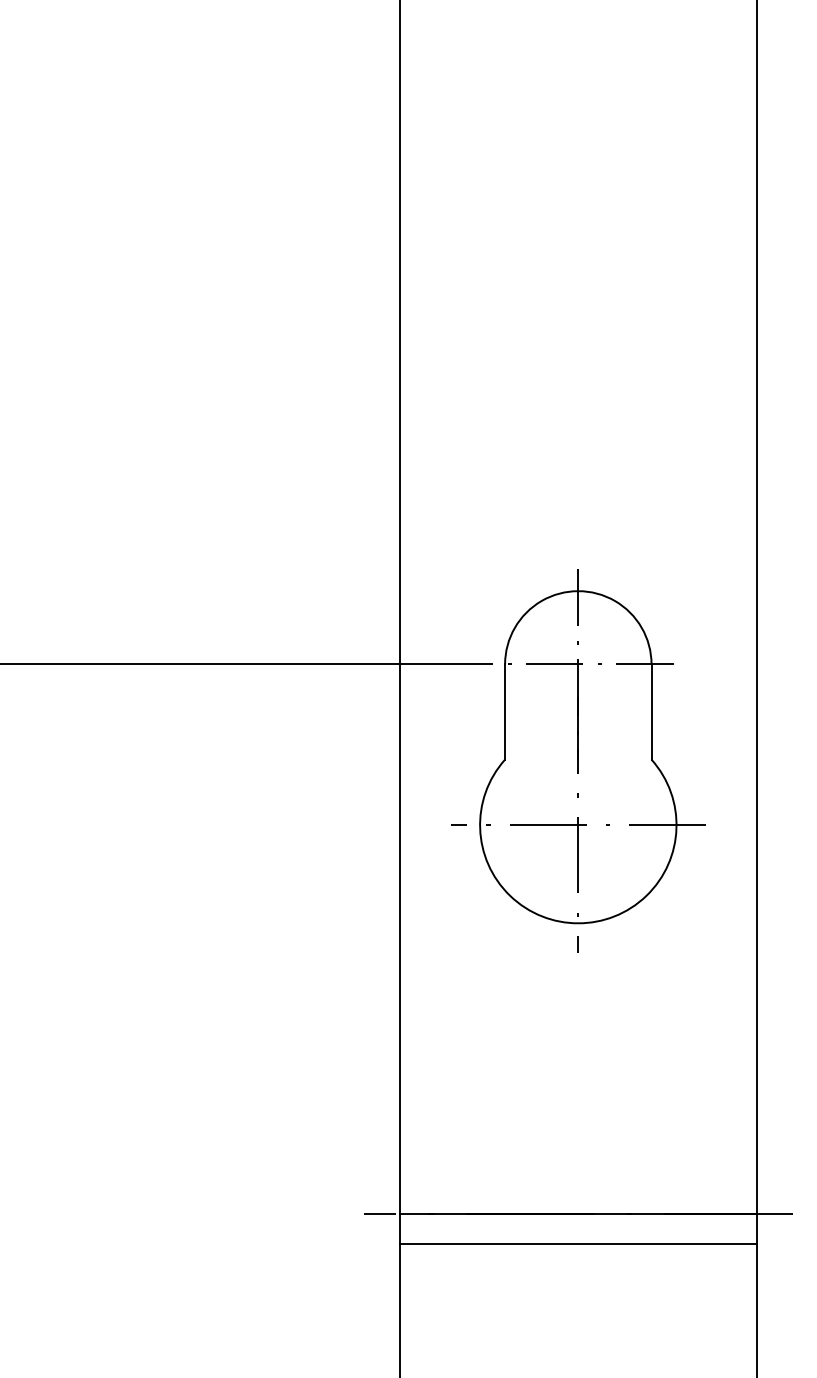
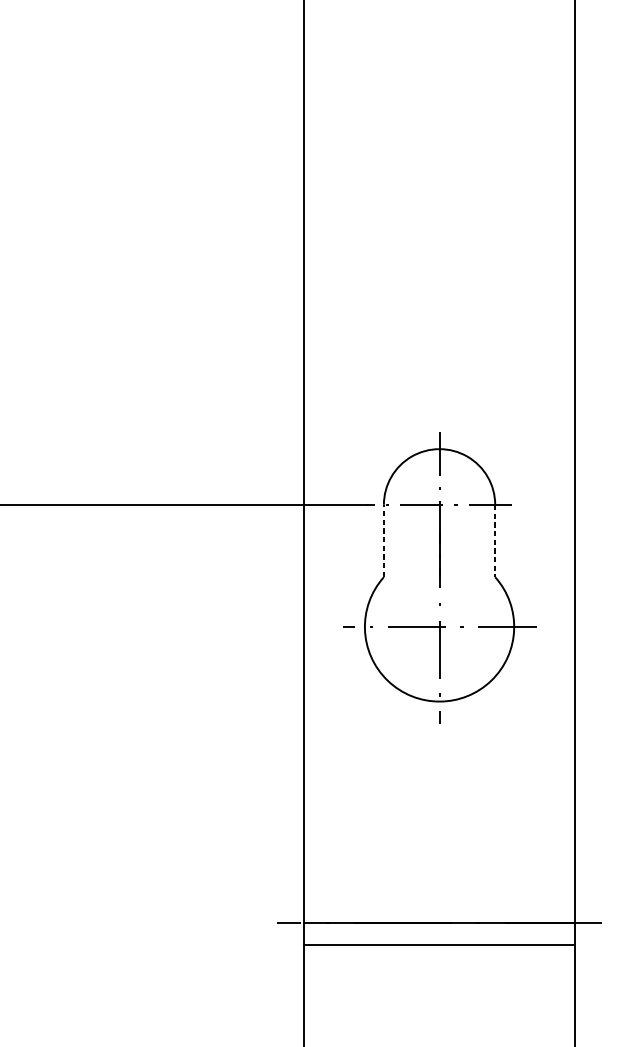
line: (505, 712) -> (384, 541), solid -> dashed
line: (651, 712) -> (495, 541), solid -> dashed

